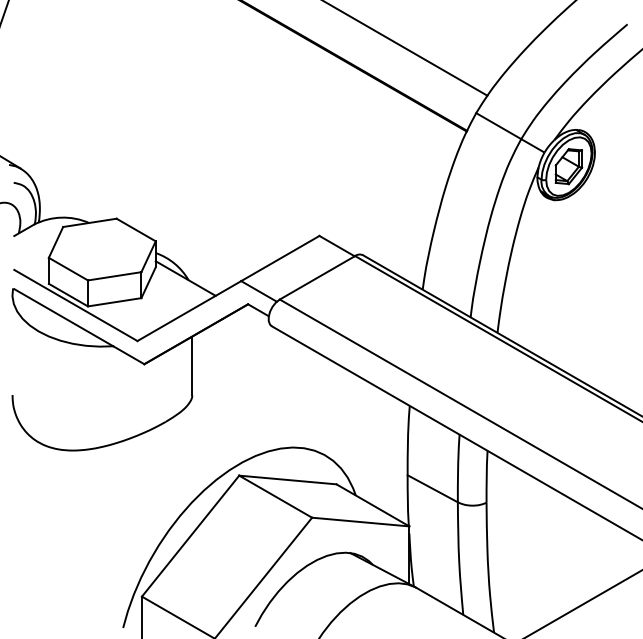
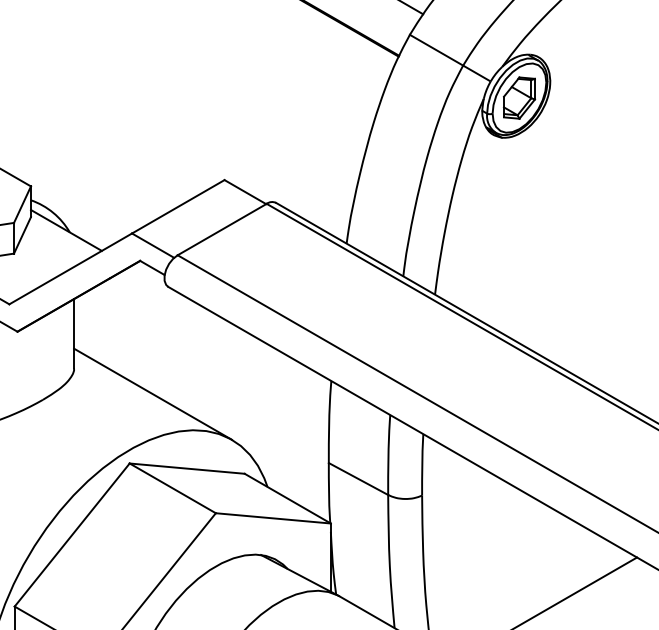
line: (258, 416) -> (152, 393), added

